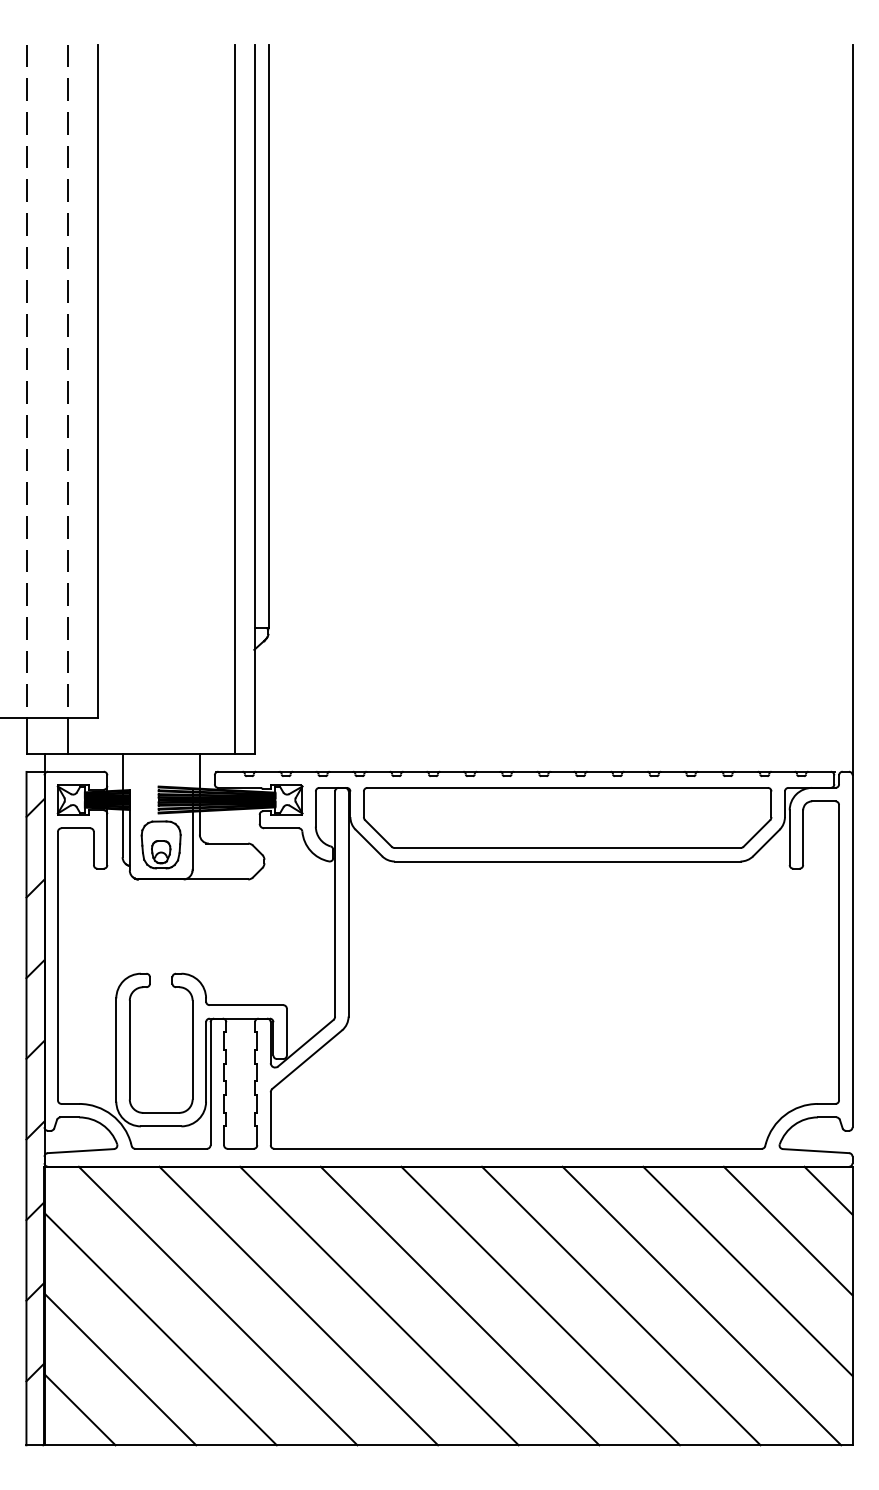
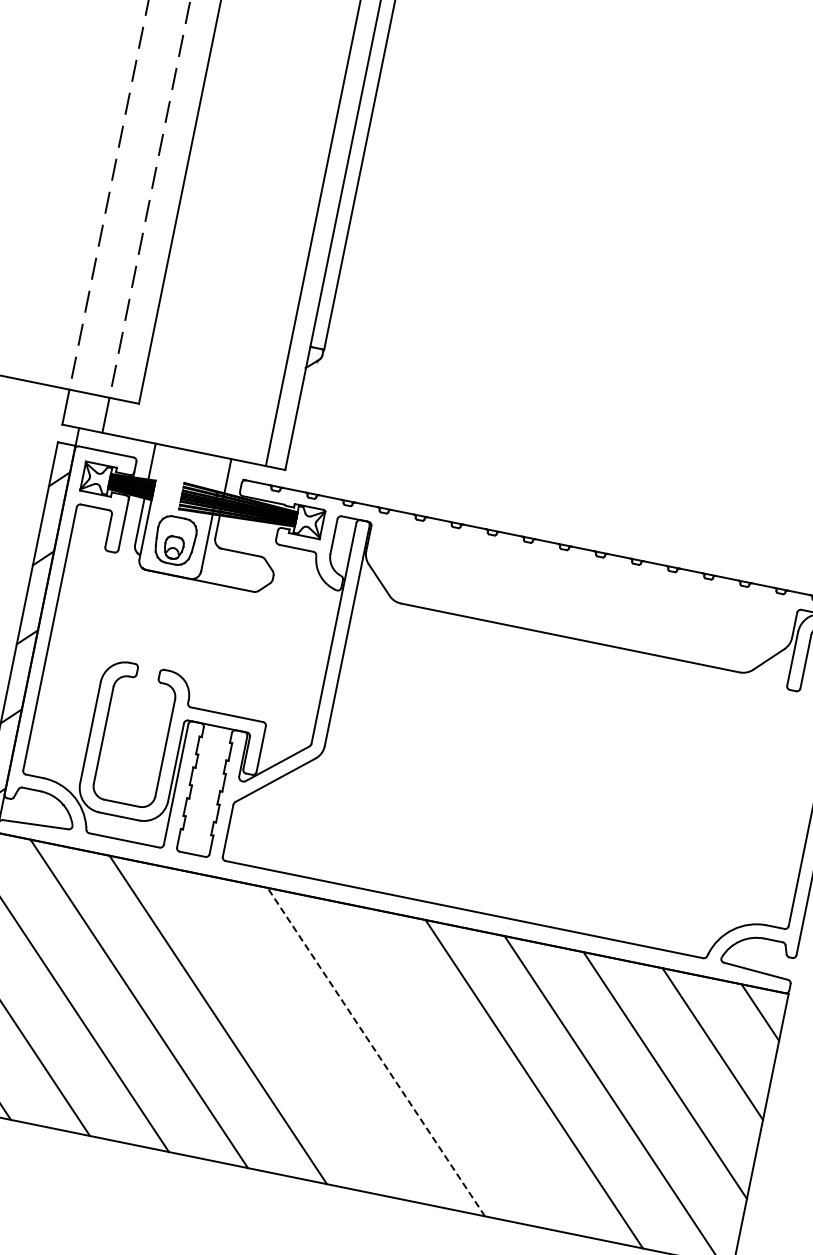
part: (567, 817) -> (578, 594), removed
line: (379, 1305) -> (297, 1035), removed
line: (540, 1305) -> (455, 1067), removed
line: (460, 1306) -> (376, 1052), solid -> dashed

